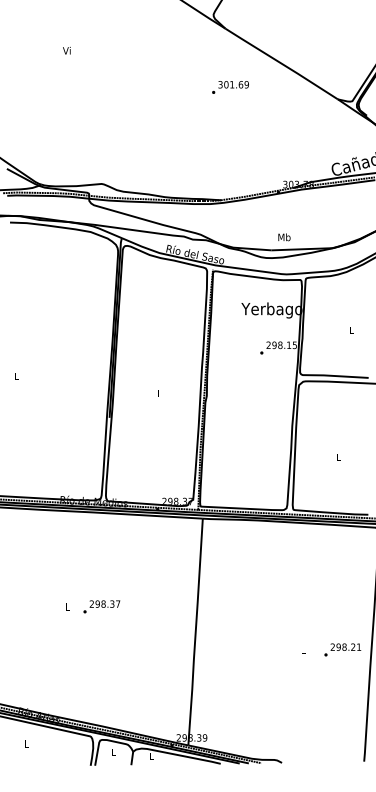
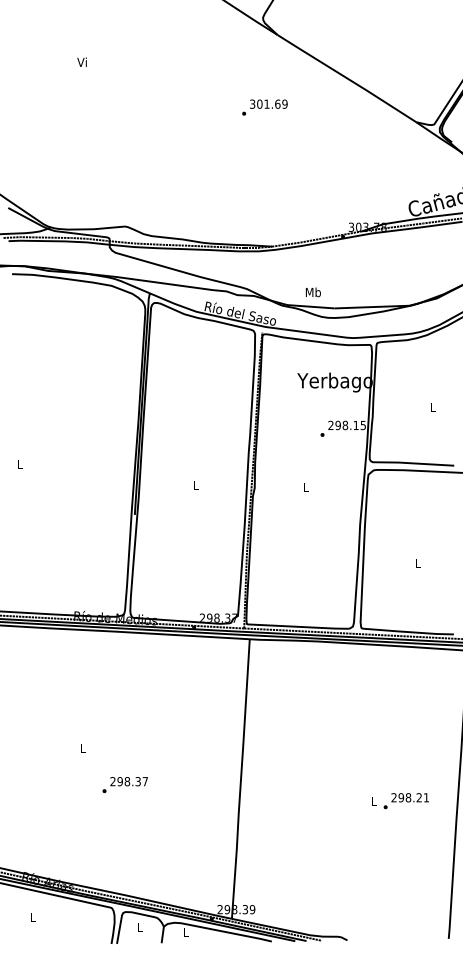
text: (230, 87) -> (264, 107), moved
text: (283, 237) -> (312, 292), moved
text: (101, 606) -> (124, 784), moved
text: (342, 650) -> (405, 801), moved

